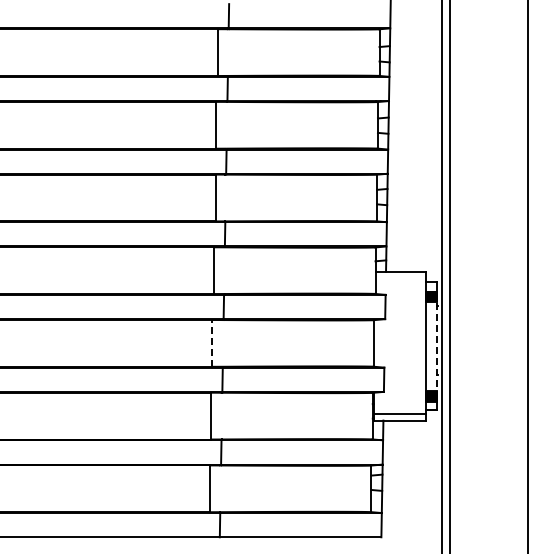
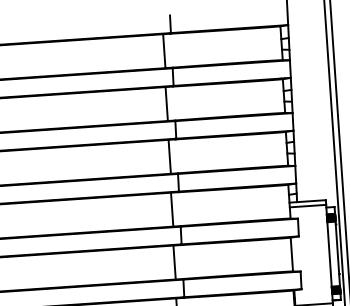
line: (400, 278) -> (307, 206), added
line: (212, 342) -> (174, 261), dashed -> solid
line: (436, 348) -> (337, 255), dashed -> solid

